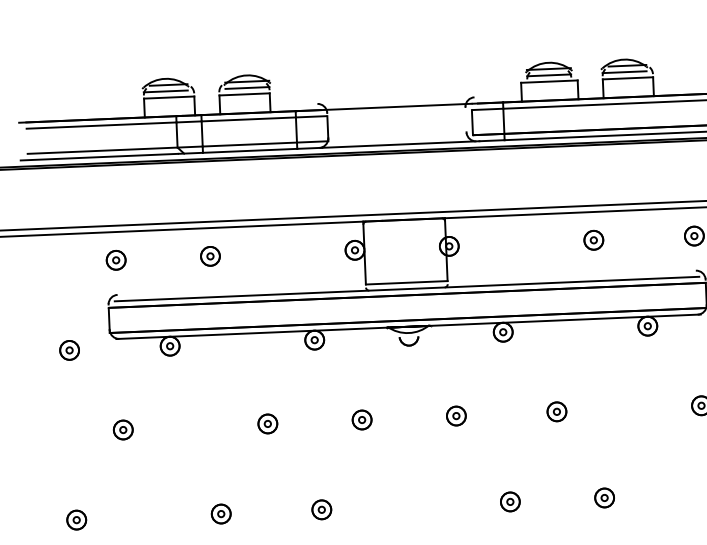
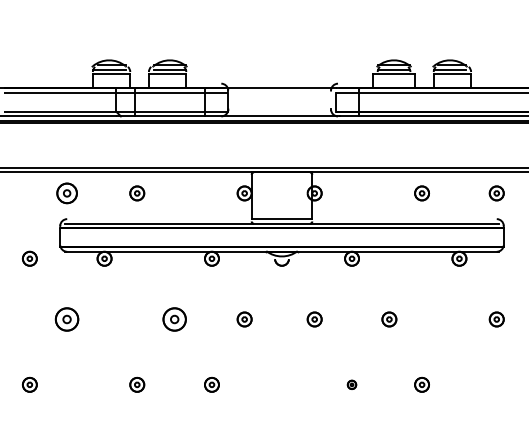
part: (116, 260) -> (67, 193), size x1.4
part: (267, 423) -> (174, 319), size x1.6
part: (123, 430) -> (67, 319), size x1.6
part: (509, 501) -> (351, 384), size x0.6

